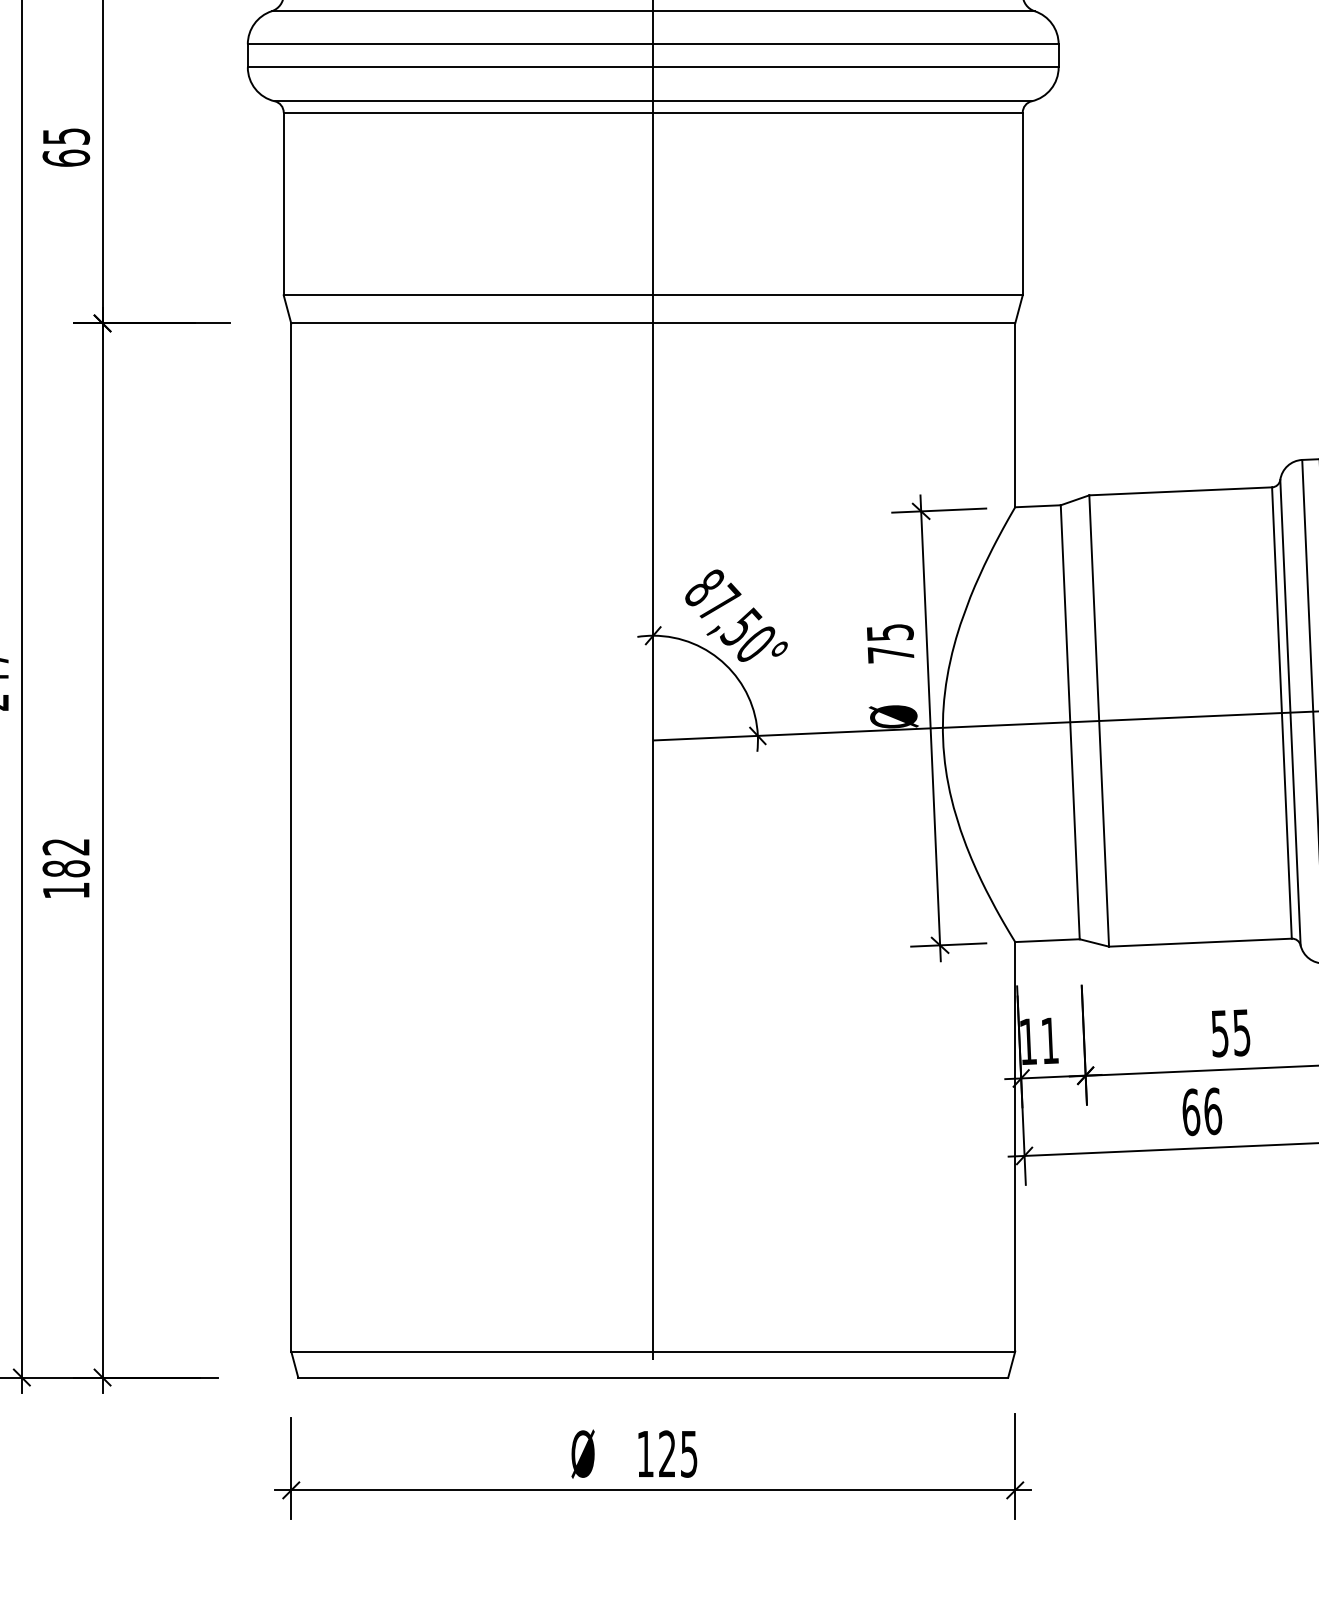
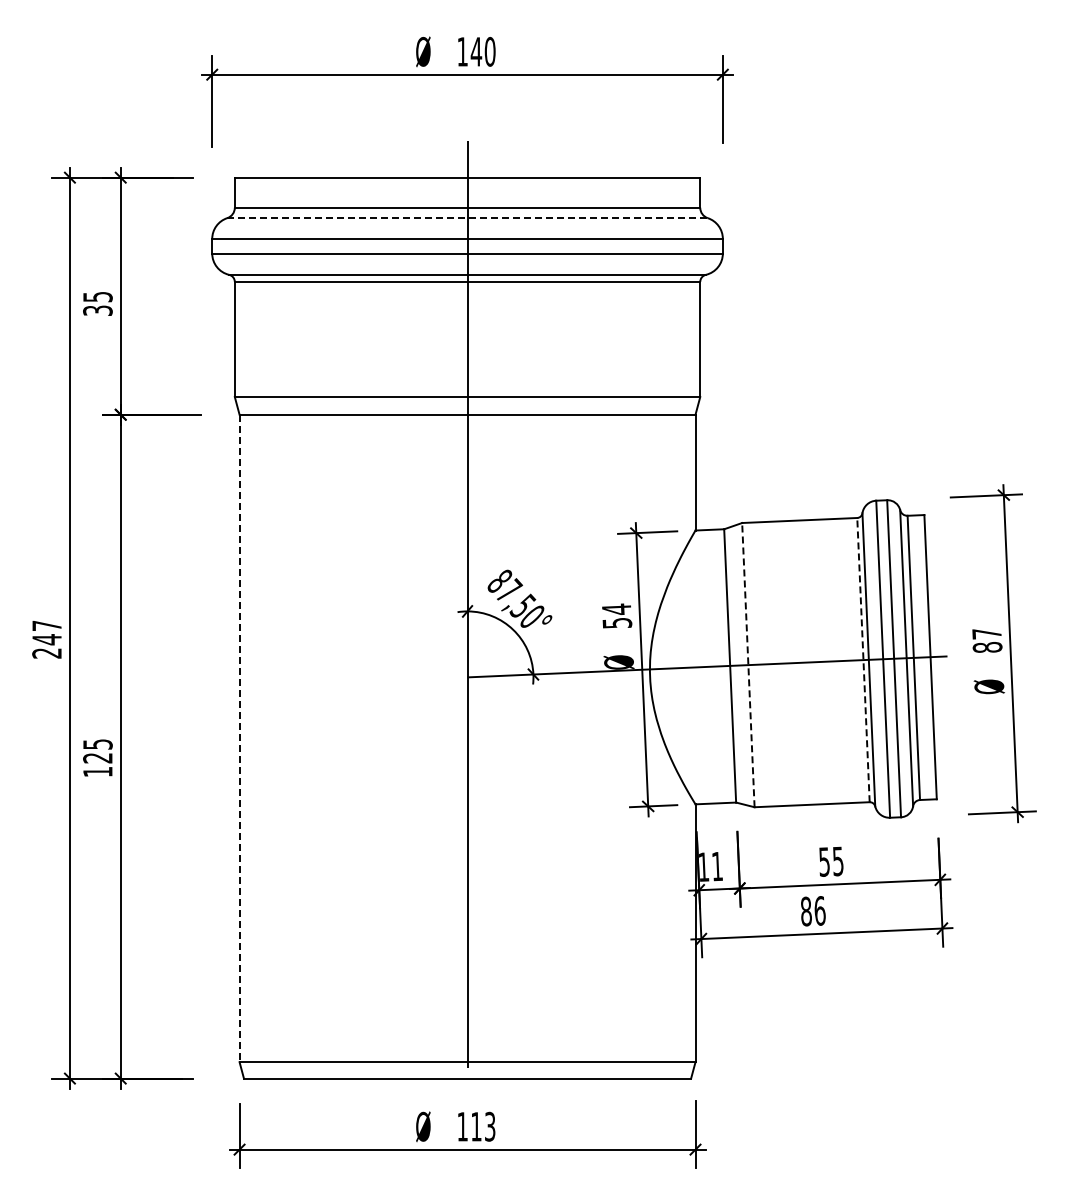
line: (654, 11) -> (468, 218), solid -> dashed
text: (65, 157) -> (97, 310), 65 -> 35
text: (891, 642) -> (617, 615), 75 -> 54
line: (1281, 712) -> (863, 659), solid -> dashed
line: (1099, 720) -> (748, 664), solid -> dashed
line: (291, 837) -> (239, 738), solid -> dashed
text: (65, 858) -> (97, 751), 182 -> 125
text: (1191, 1112) -> (806, 911), 66 -> 86
text: (678, 1453) -> (483, 1126), 125 -> 113

